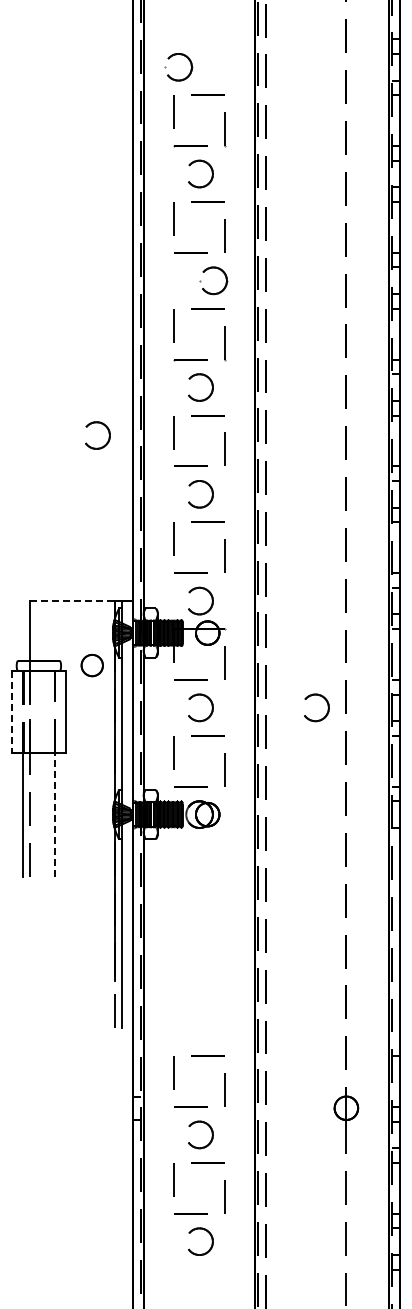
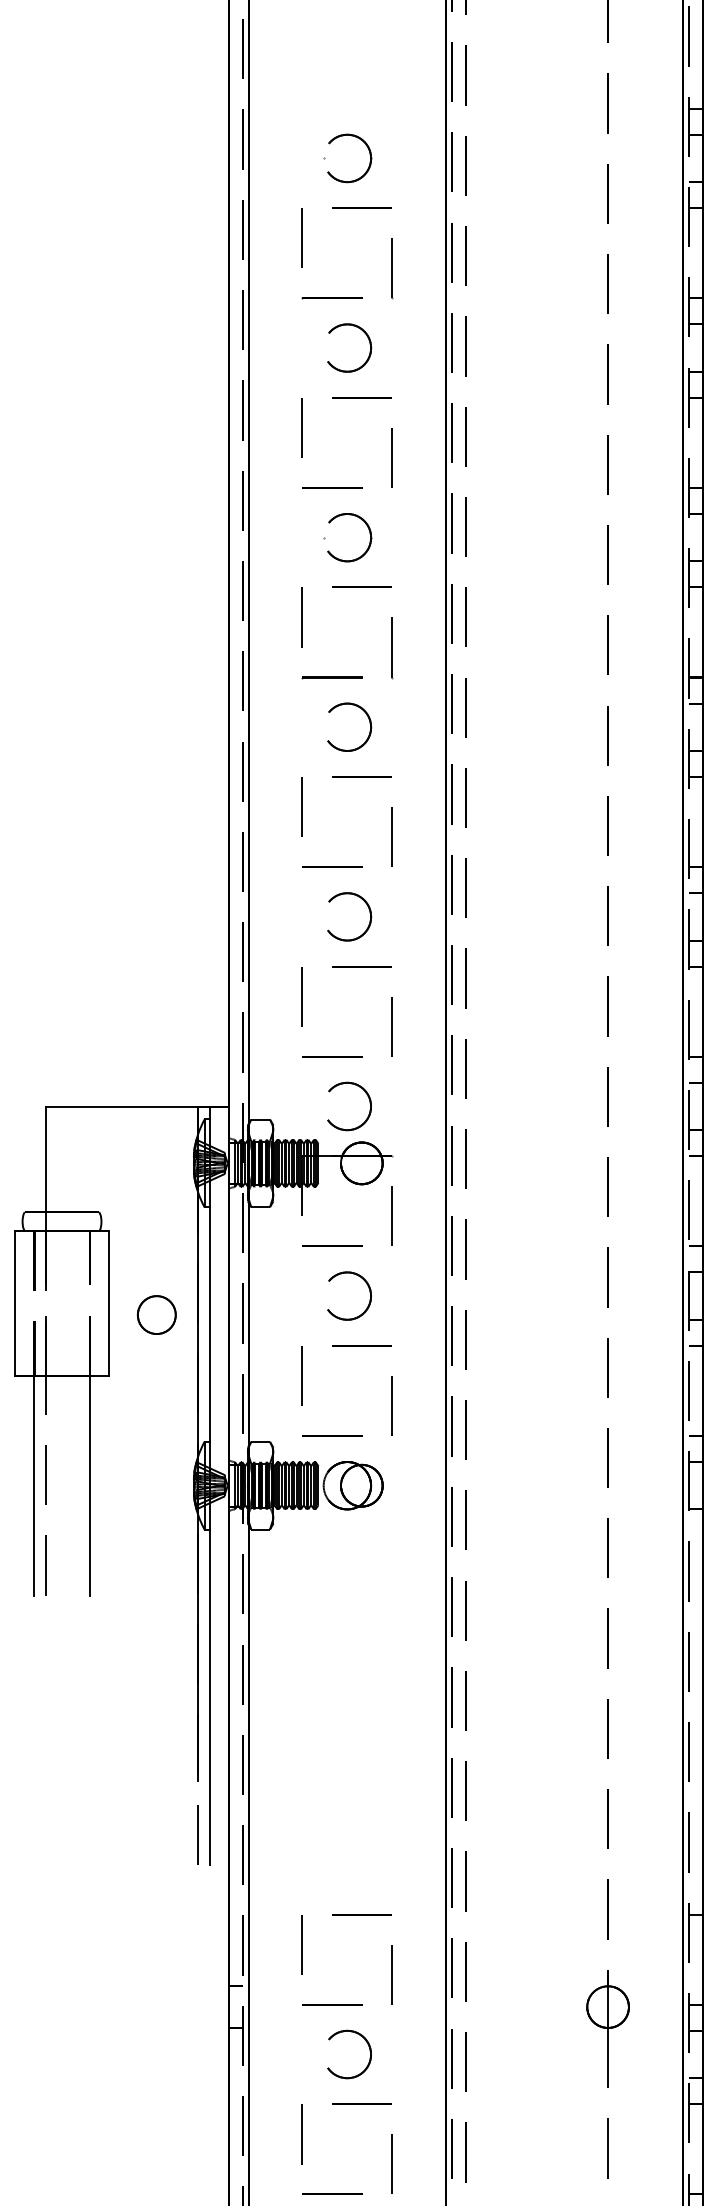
part: (172, 77) -> (336, 176), moved
part: (207, 270) -> (336, 519), moved
part: (108, 434) -> (185, 810), removed
line: (72, 601) -> (121, 1107), dashed -> solid
part: (91, 665) -> (155, 1314), moved
part: (327, 706) -> (574, 1293), removed
line: (12, 712) -> (15, 1304), dashed -> solid
line: (54, 814) -> (89, 1485), dashed -> solid

